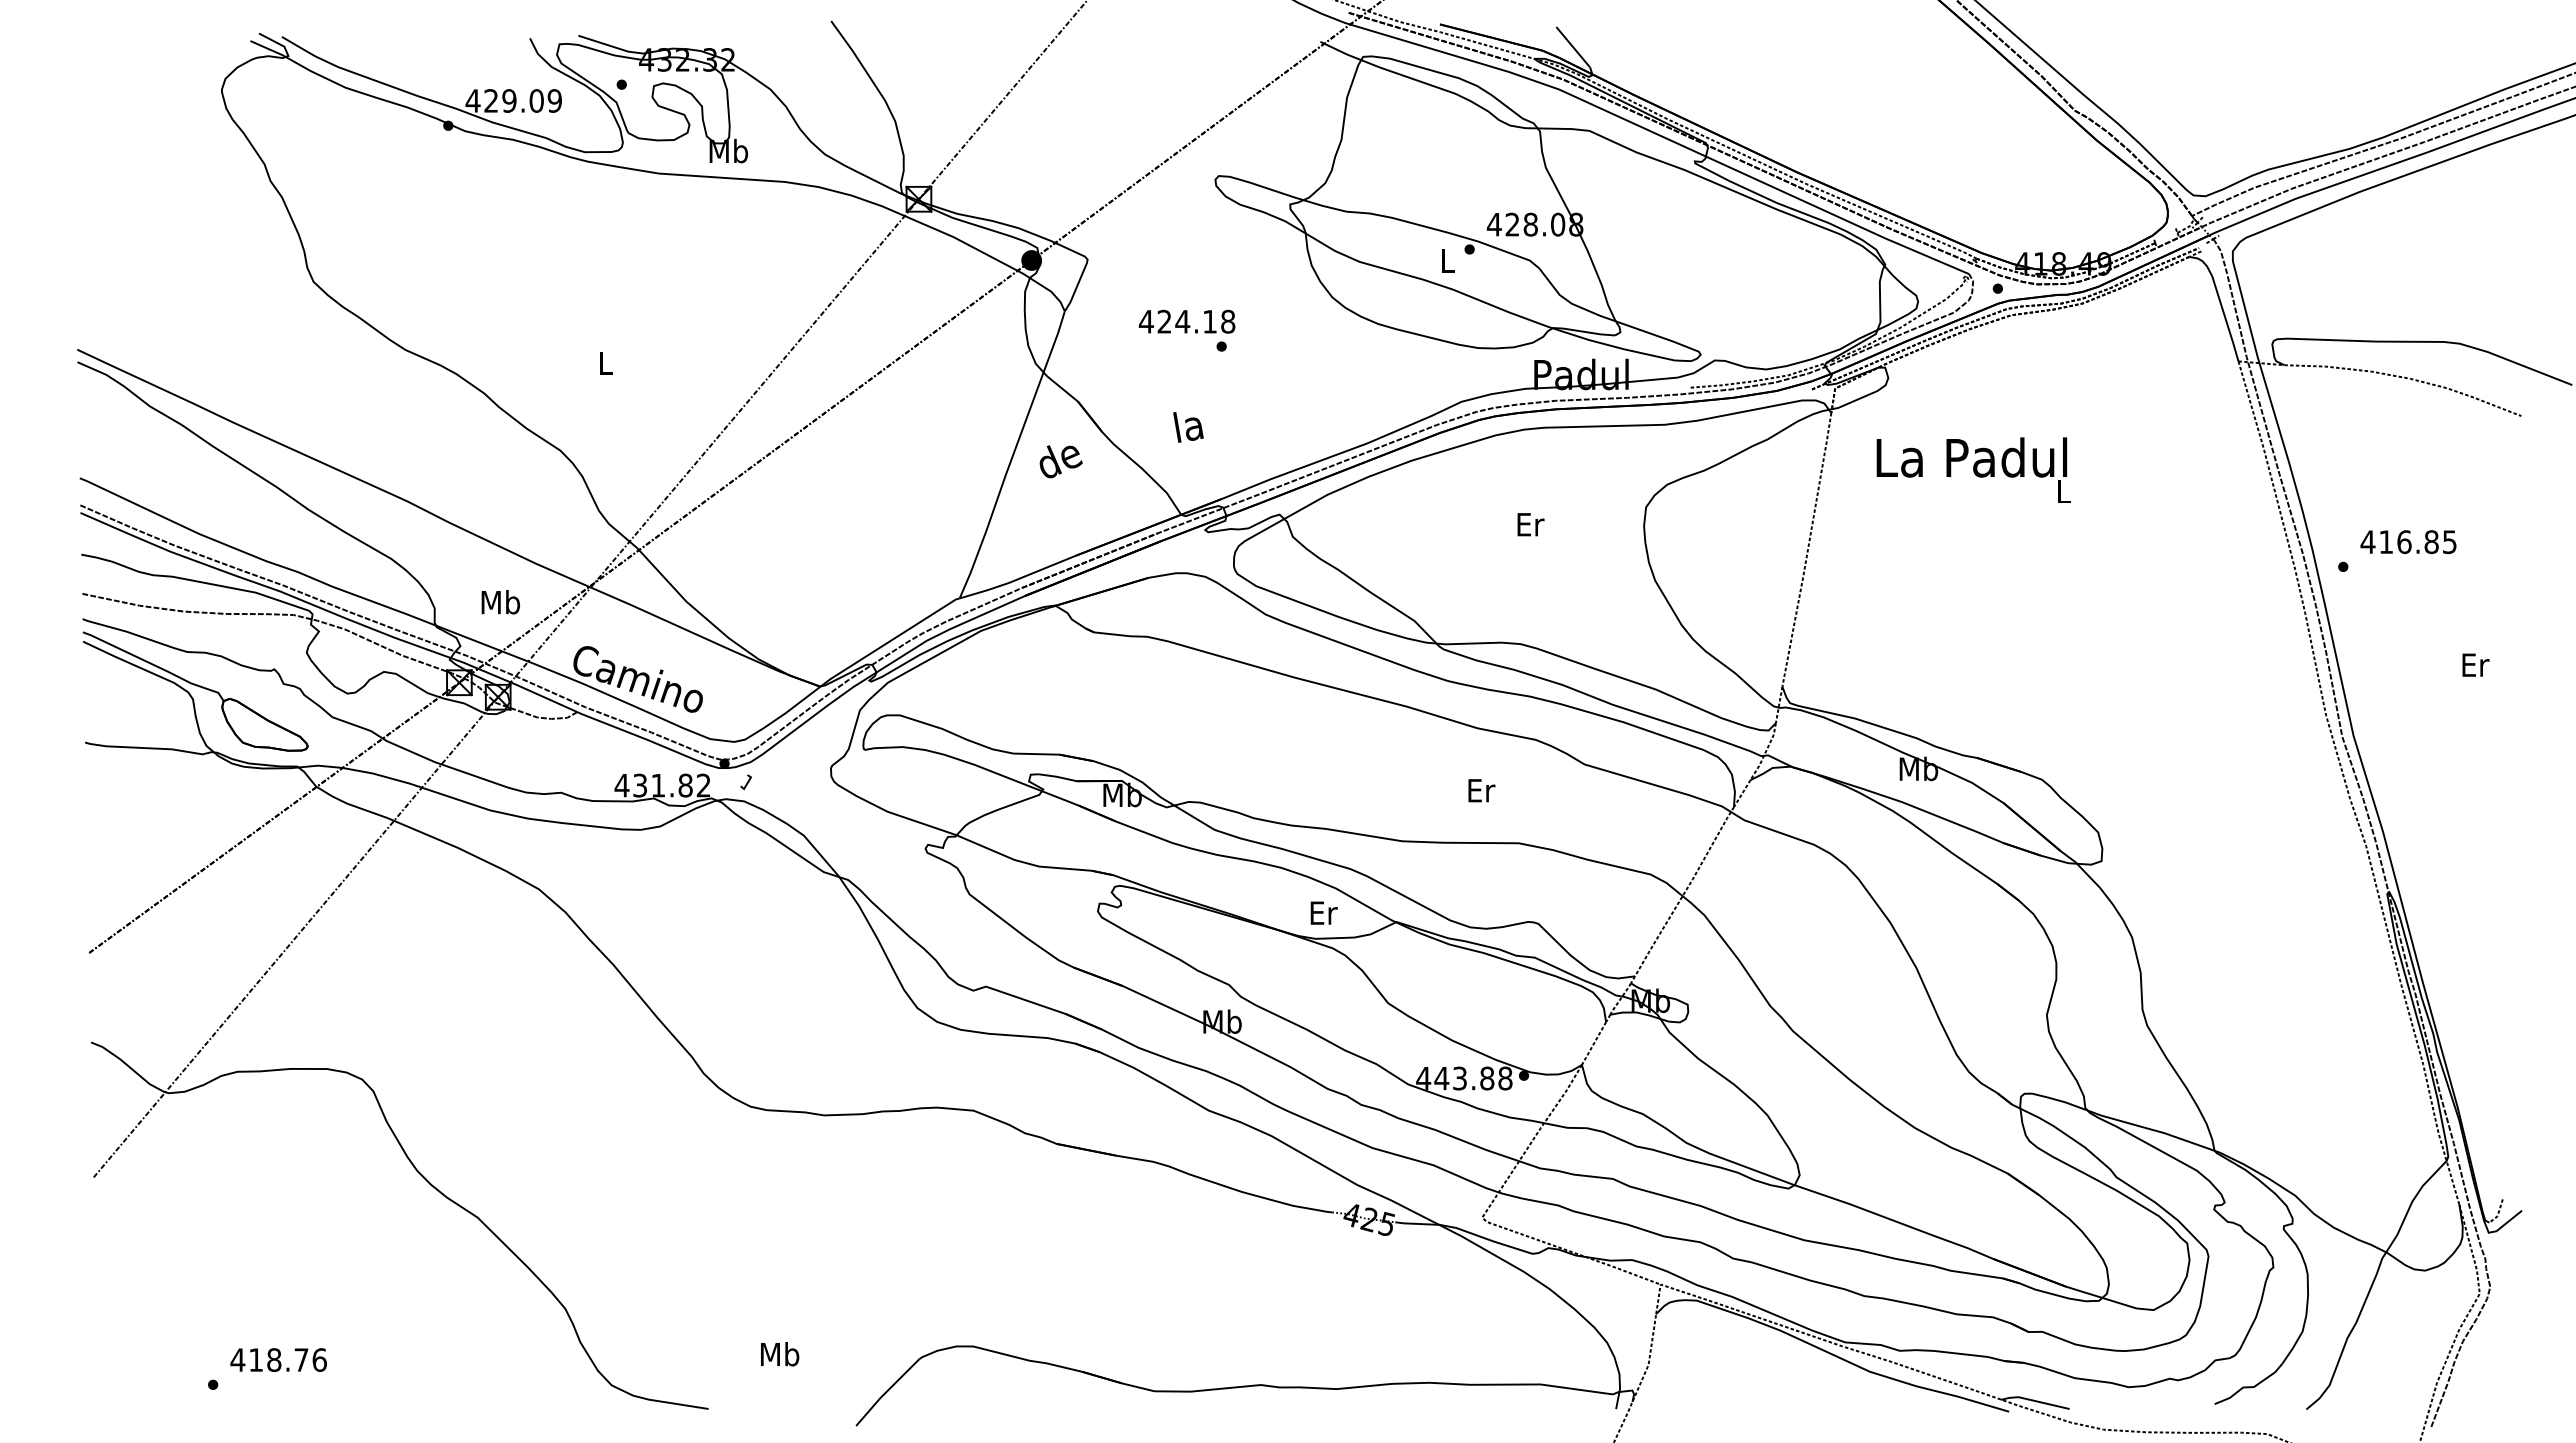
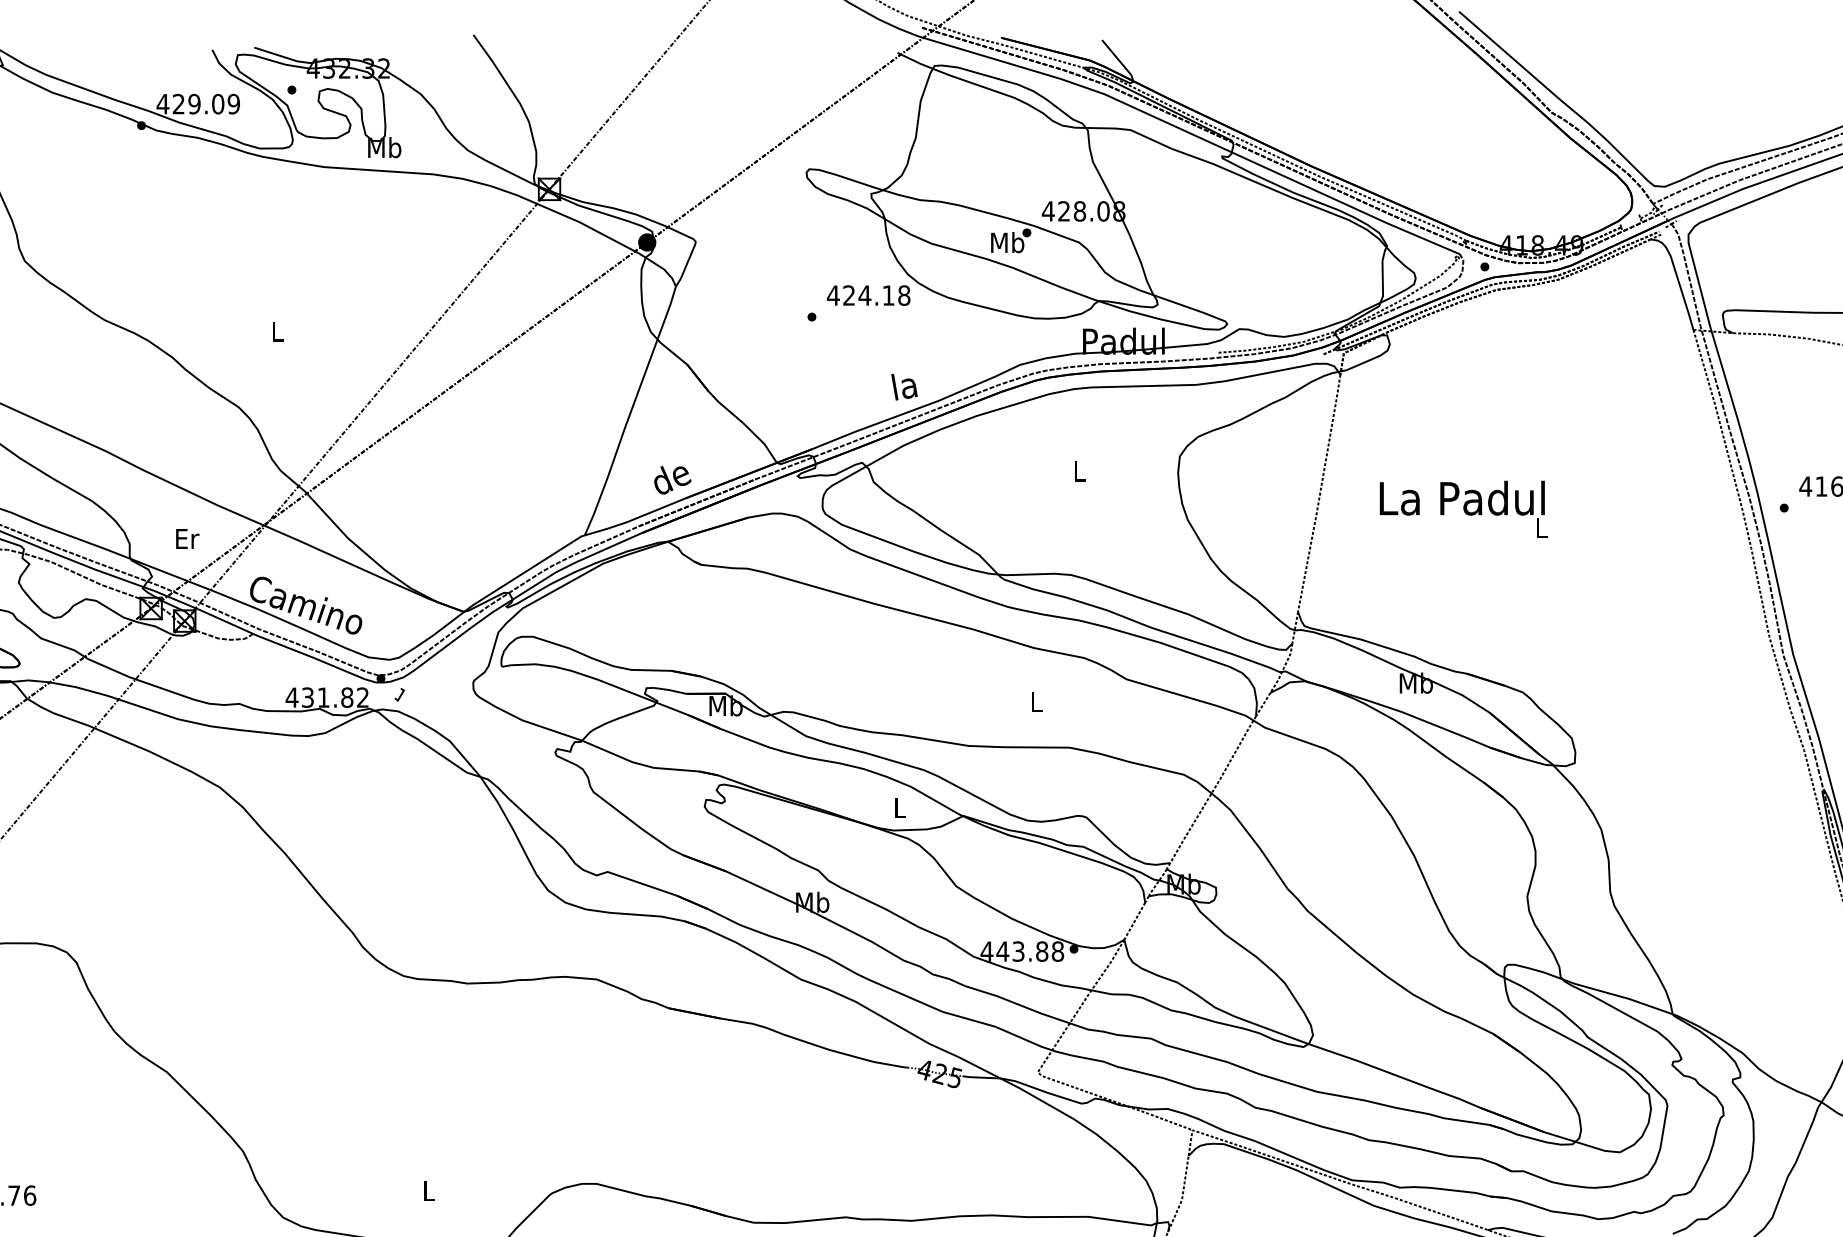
text: (1447, 260) -> (1007, 242), L -> Mb
text: (1186, 321) -> (868, 295), moved
text: (1188, 427) -> (904, 387), moved
text: (1060, 461) -> (672, 479), moved
text: (1973, 469) -> (1463, 508), moved
text: (1530, 524) -> (1079, 471), Er -> L
text: (500, 602) -> (186, 538), Mb -> Er
text: (1481, 790) -> (1037, 701), Er -> L
text: (1323, 912) -> (900, 807), Er -> L
text: (780, 1354) -> (429, 1190), Mb -> L

